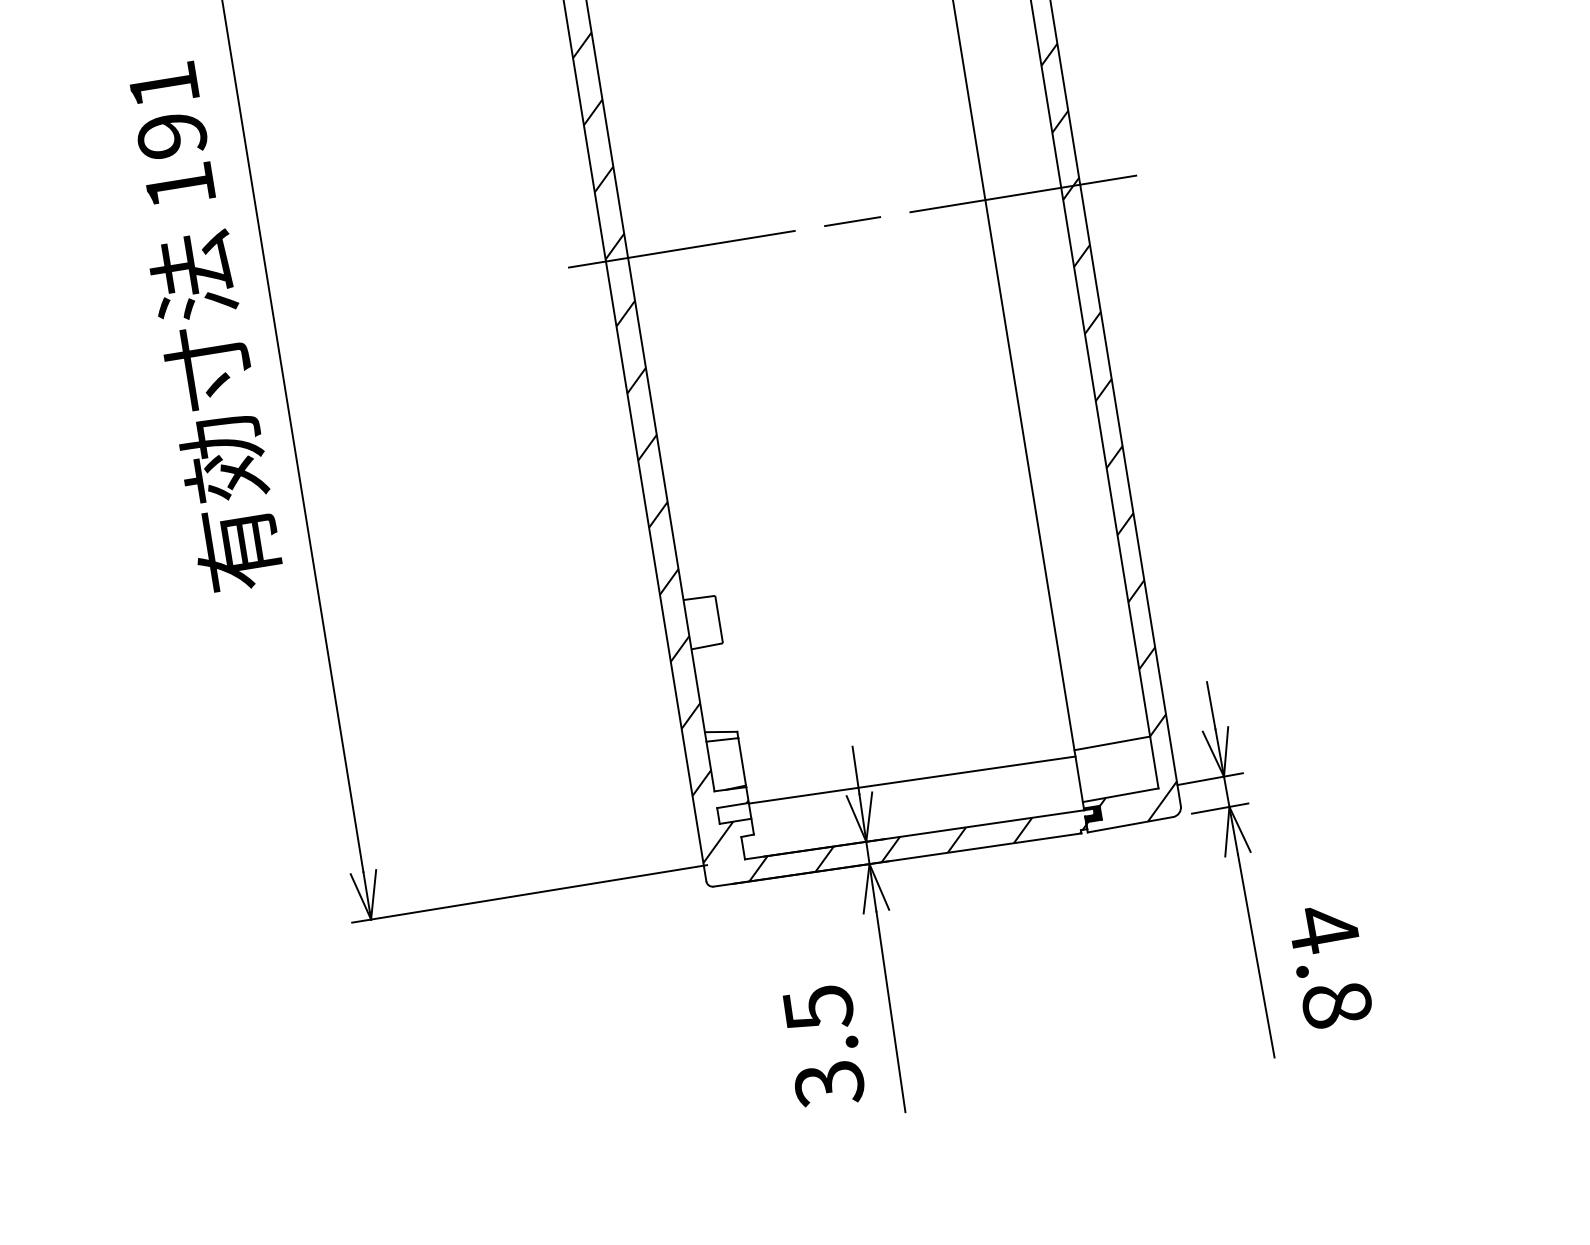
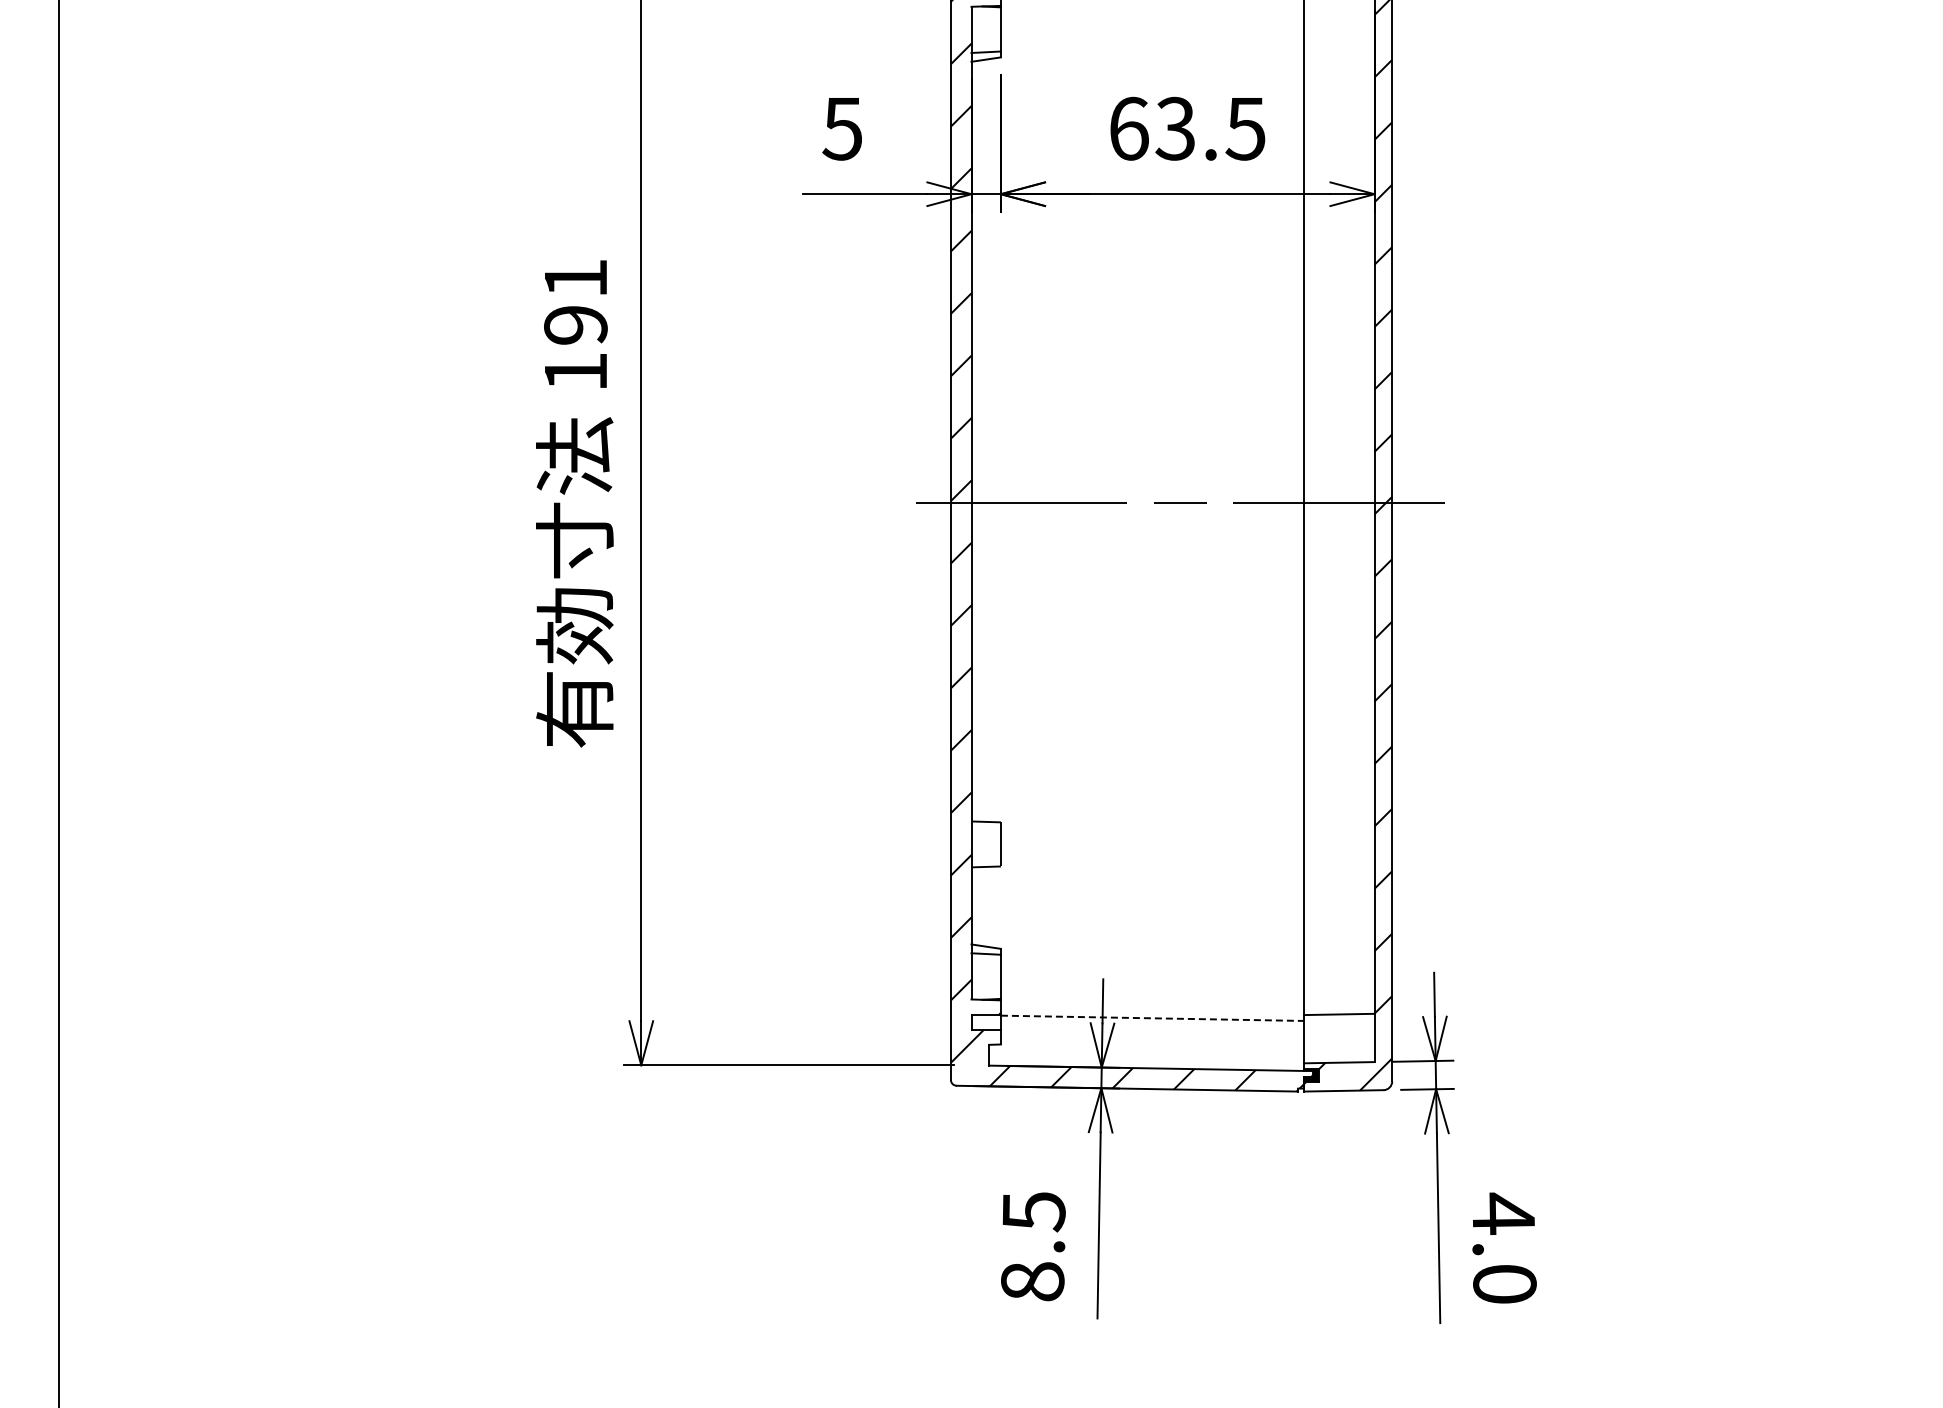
line: (912, 780) -> (1152, 1018), solid -> dashed
text: (1336, 1004) -> (1504, 1284), 4.8 -> 4.0
text: (829, 1084) -> (1032, 1282), 3.5 -> 8.5

